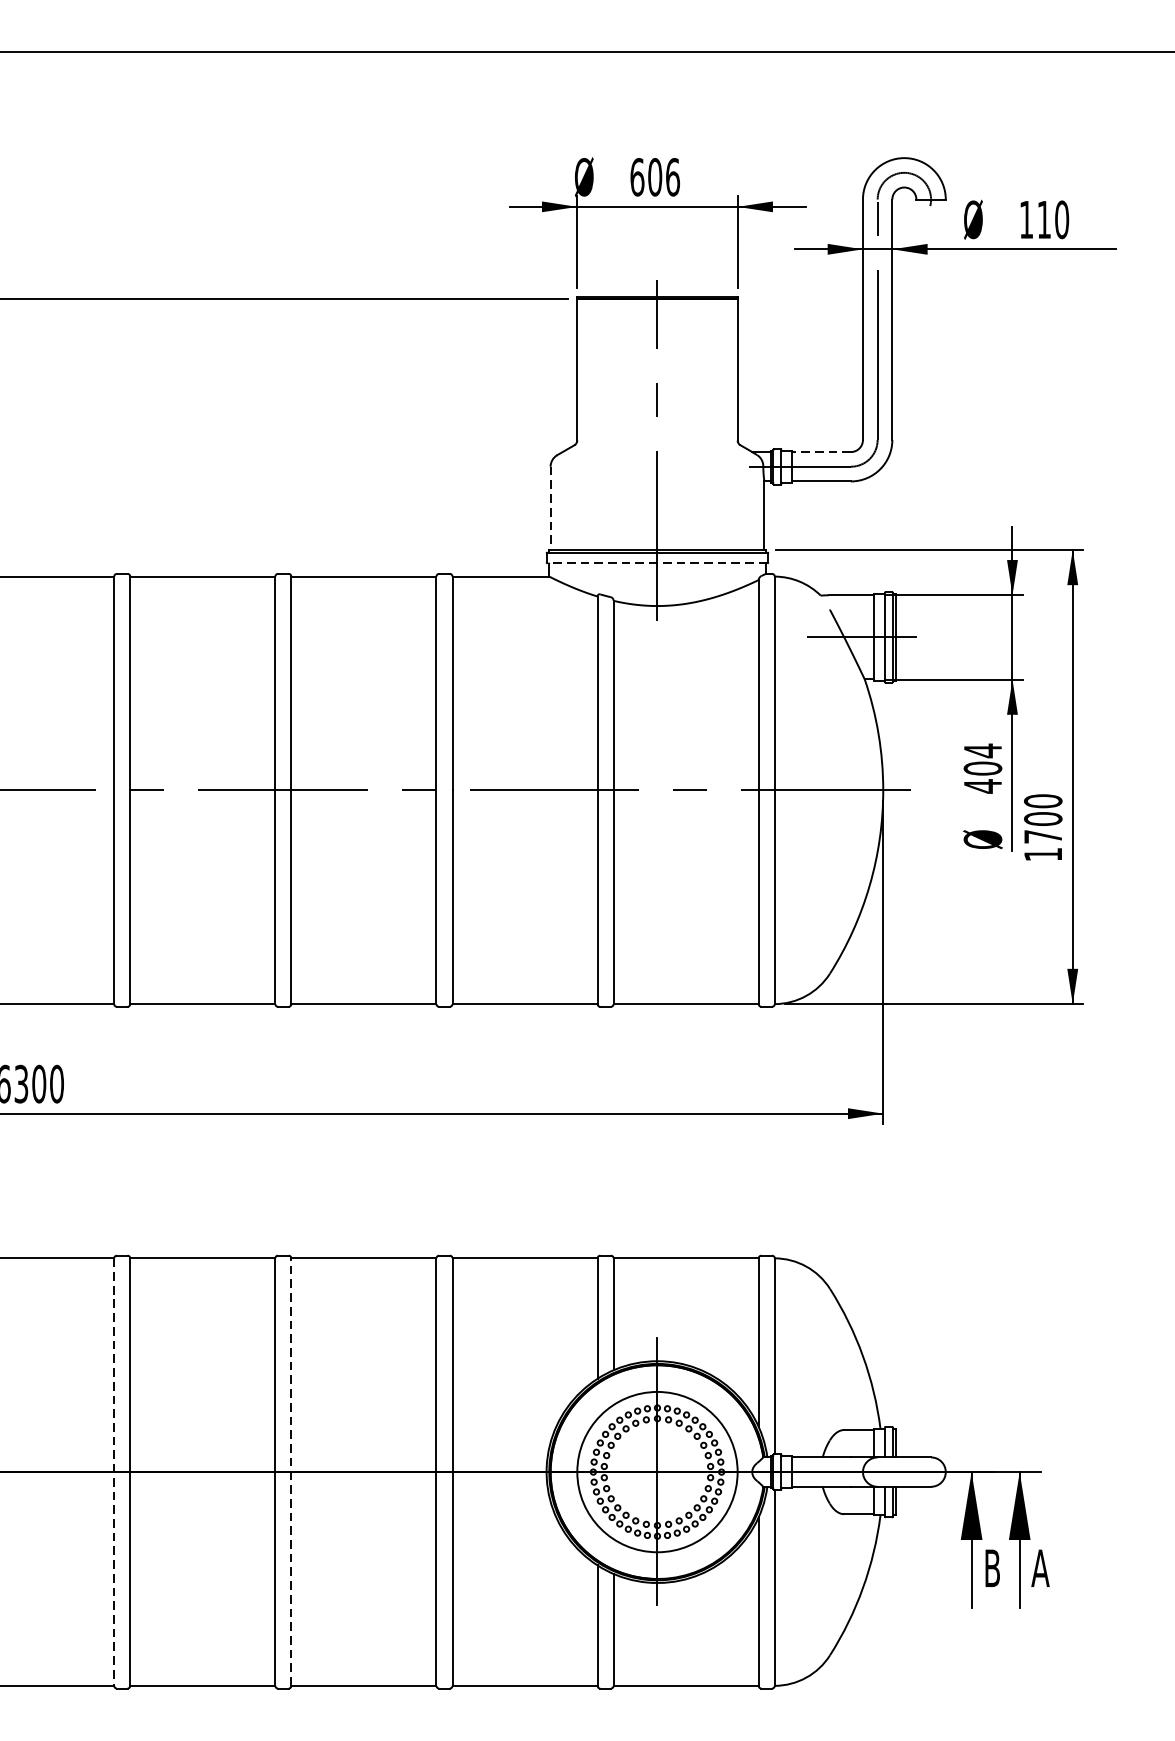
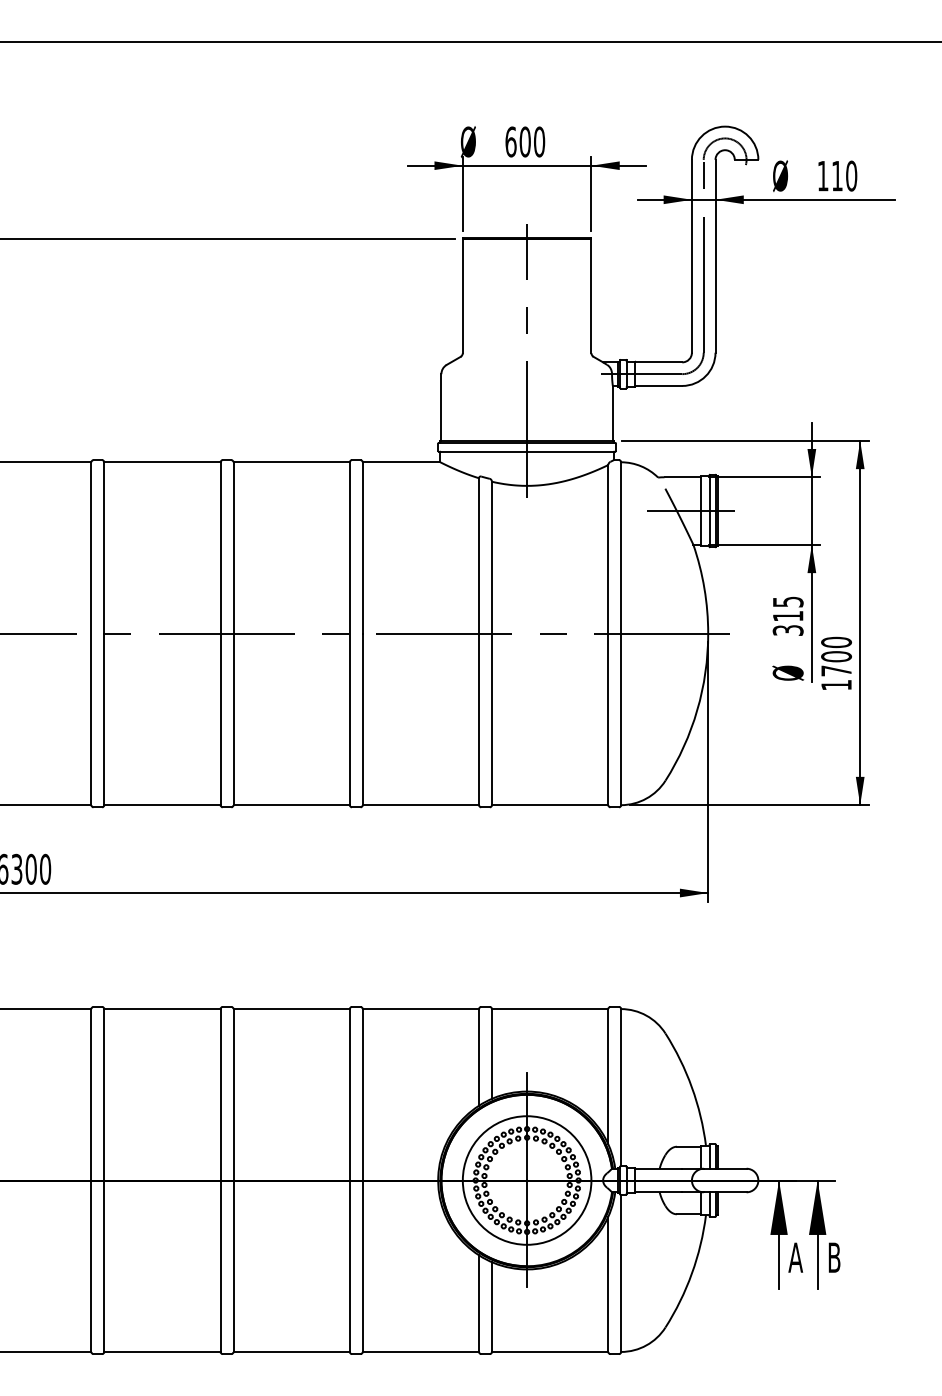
text: (672, 176) -> (539, 141), 606 -> 600
line: (821, 452) -> (658, 362), dashed -> solid
line: (550, 509) -> (441, 408), dashed -> solid
line: (656, 563) -> (526, 451), dashed -> solid
text: (982, 768) -> (787, 616), 404 -> 315
line: (291, 1472) -> (233, 1180), dashed -> solid
line: (114, 1473) -> (91, 1181), dashed -> solid
text: (992, 1568) -> (795, 1257), B -> A
text: (1040, 1568) -> (834, 1257), A -> B

